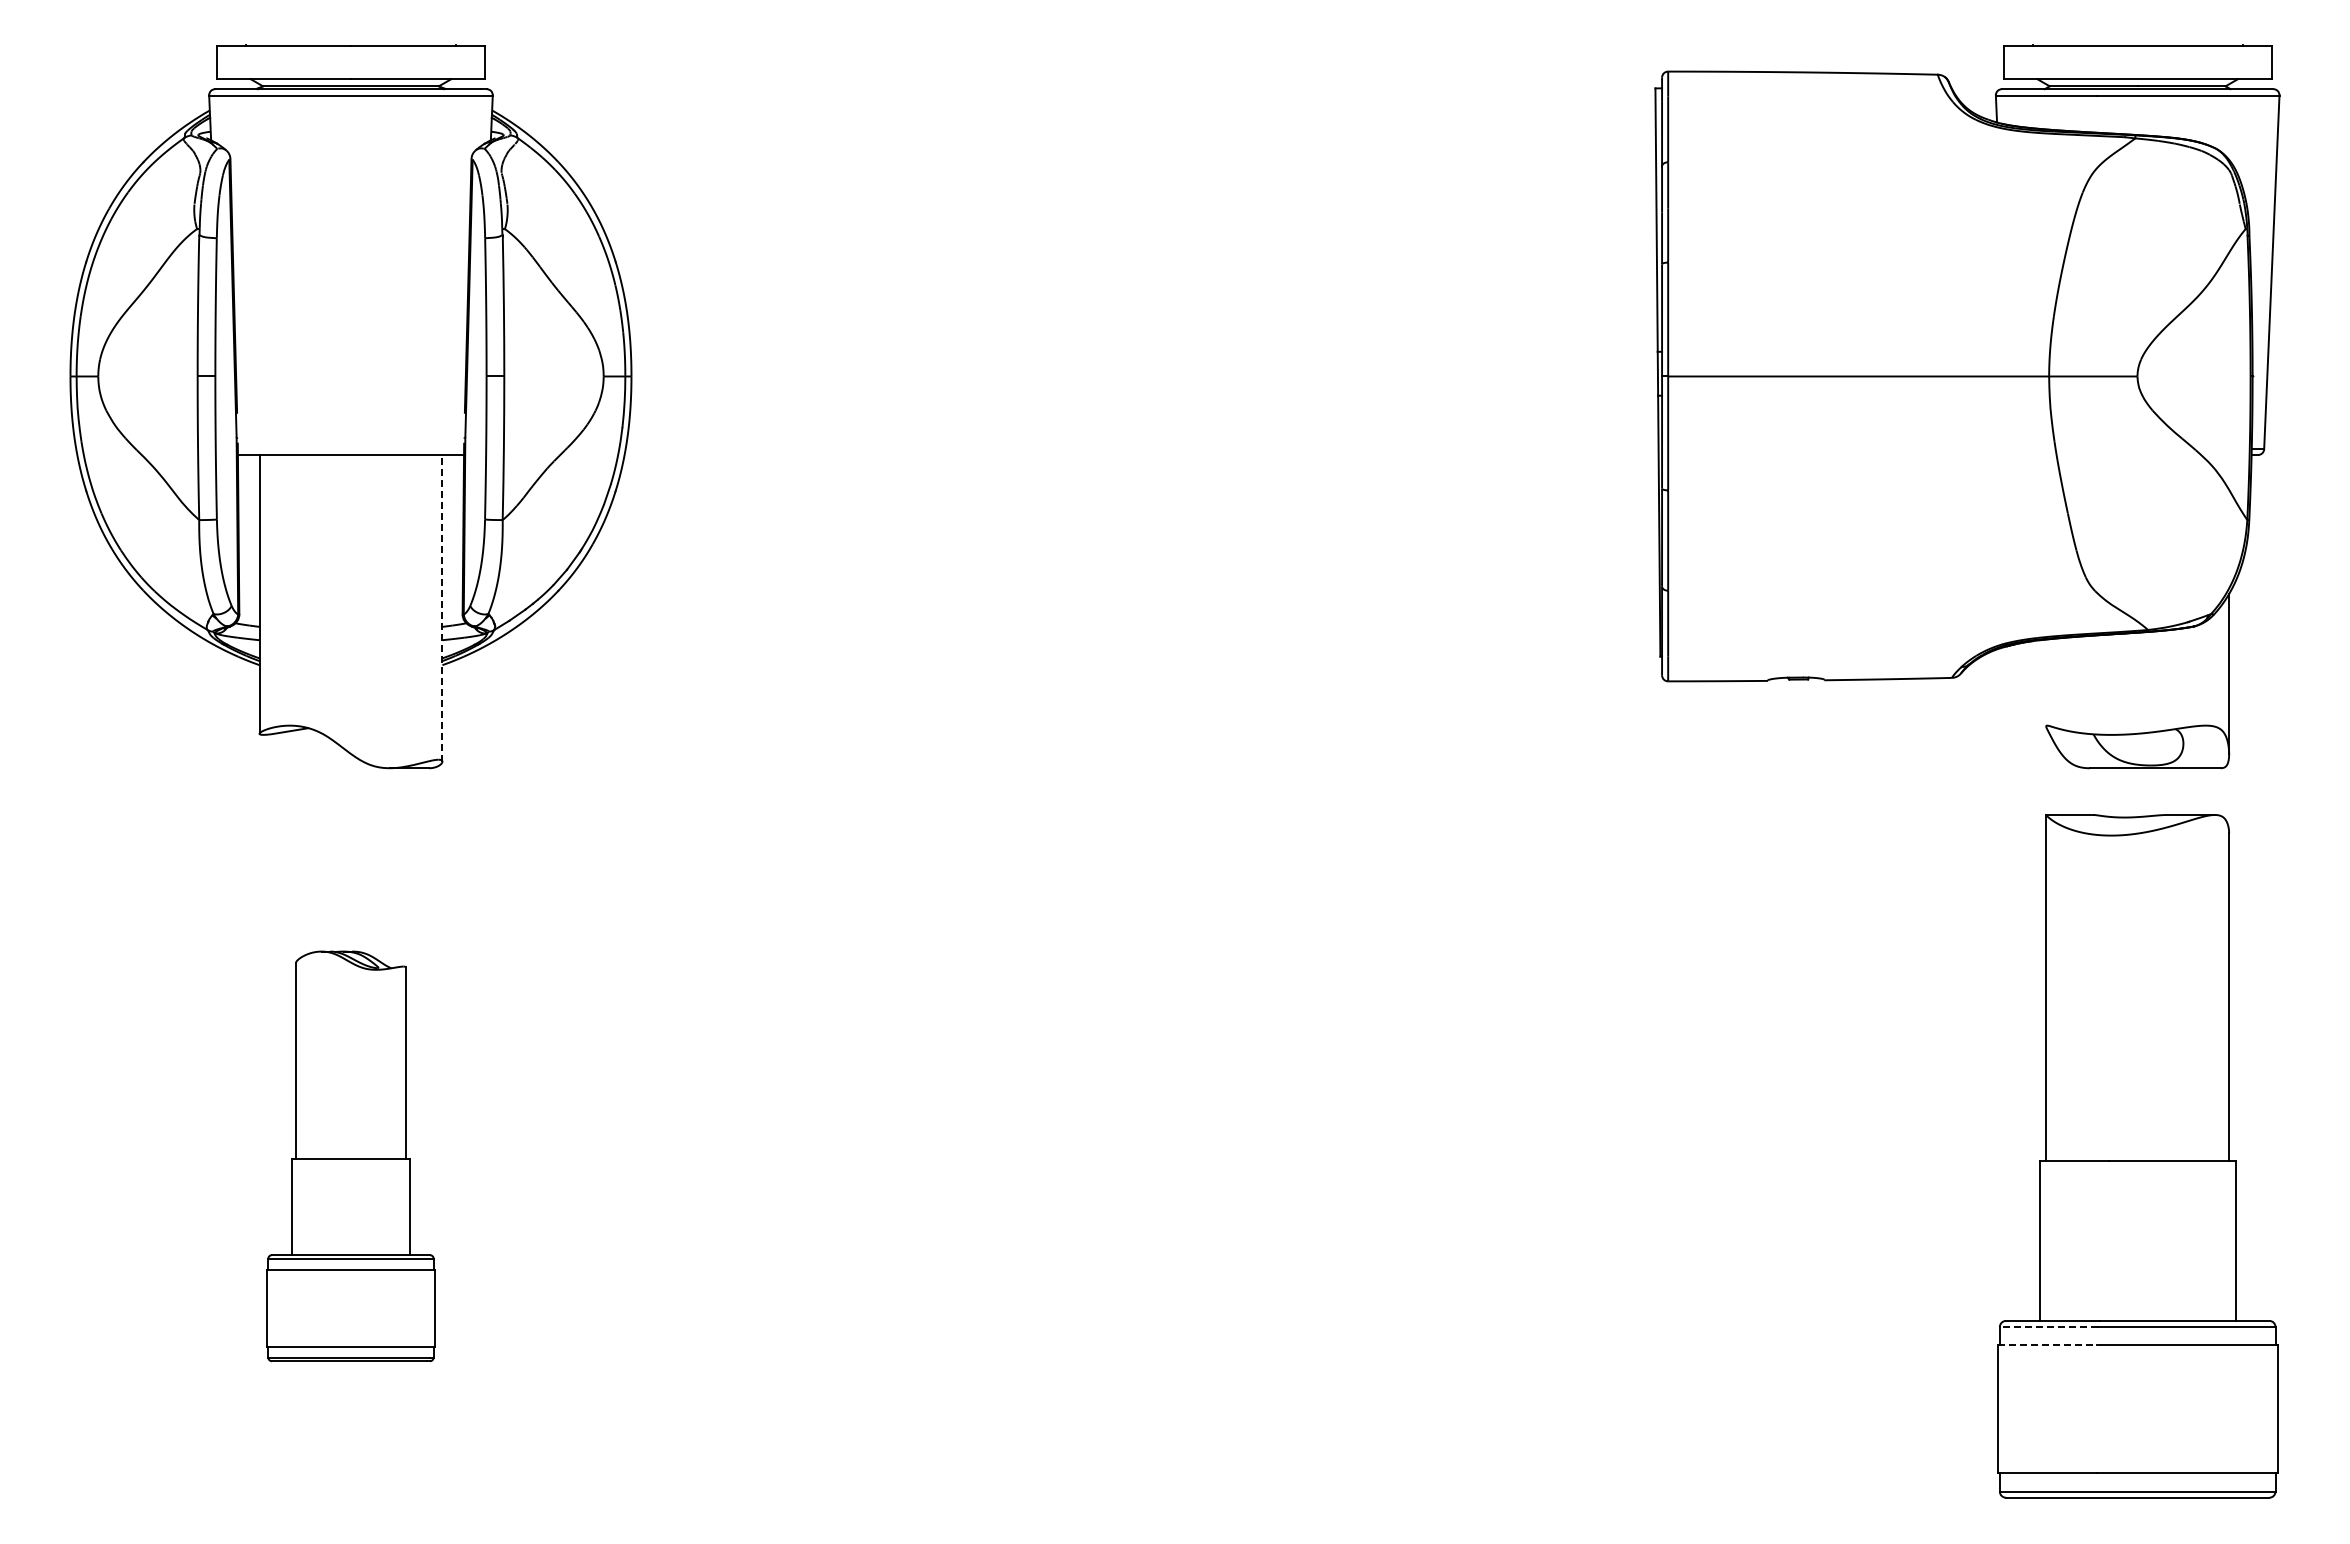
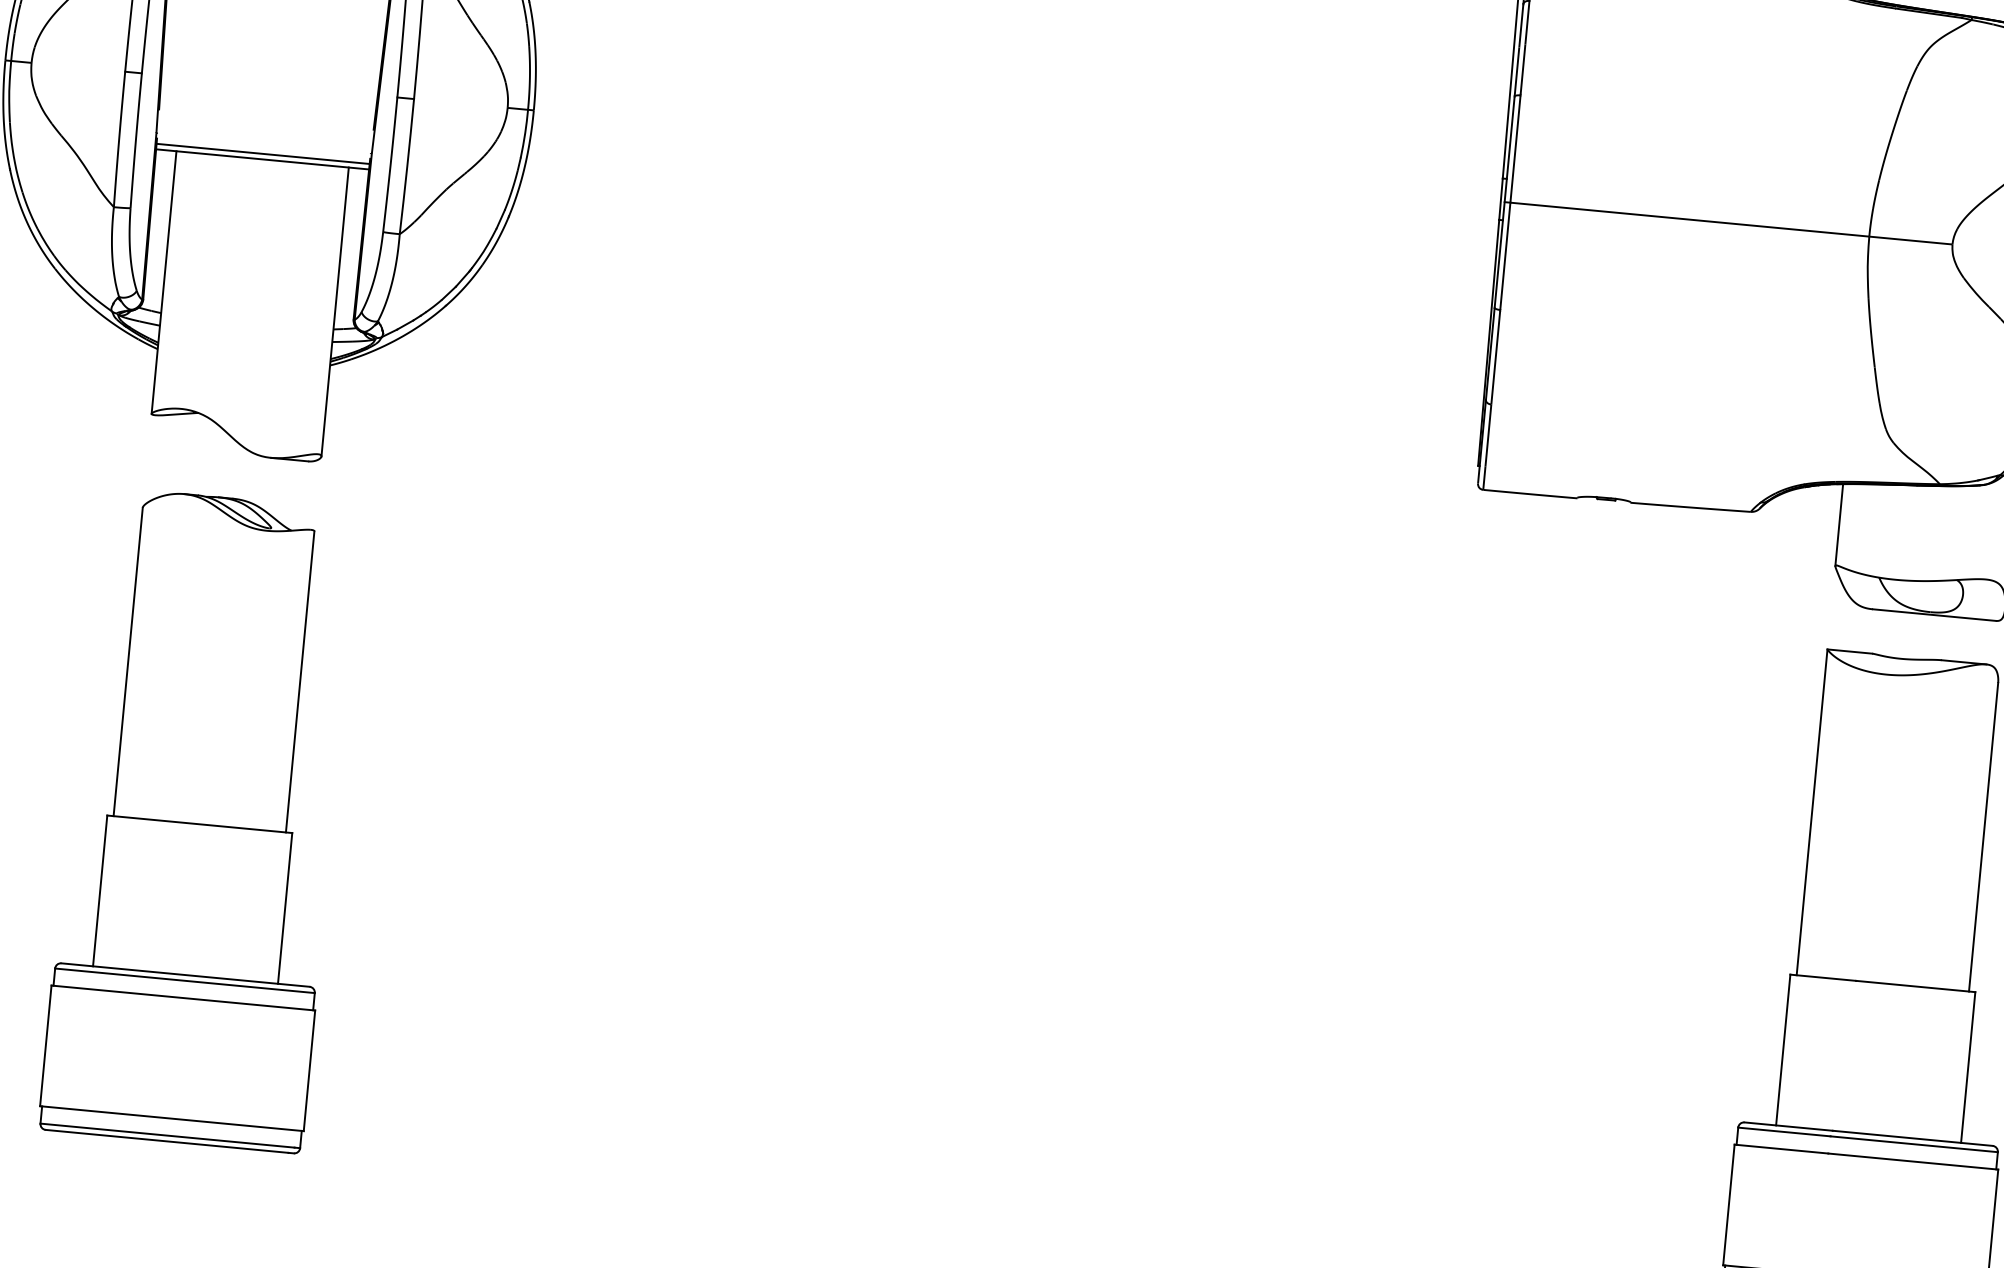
line: (350, 449) -> (262, 154), added
line: (442, 607) -> (335, 311), dashed -> solid
line: (2046, 682) -> (1839, 524), added
part: (350, 1156) -> (199, 820), size x1.67
line: (2048, 1327) -> (1784, 1132), dashed -> solid
line: (2047, 1345) -> (1781, 1149), dashed -> solid

